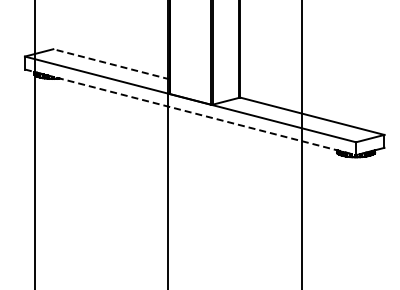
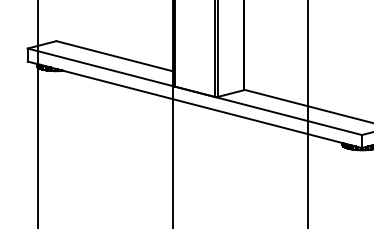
line: (111, 64) -> (115, 56), dashed -> solid
line: (191, 112) -> (195, 104), dashed -> solid

